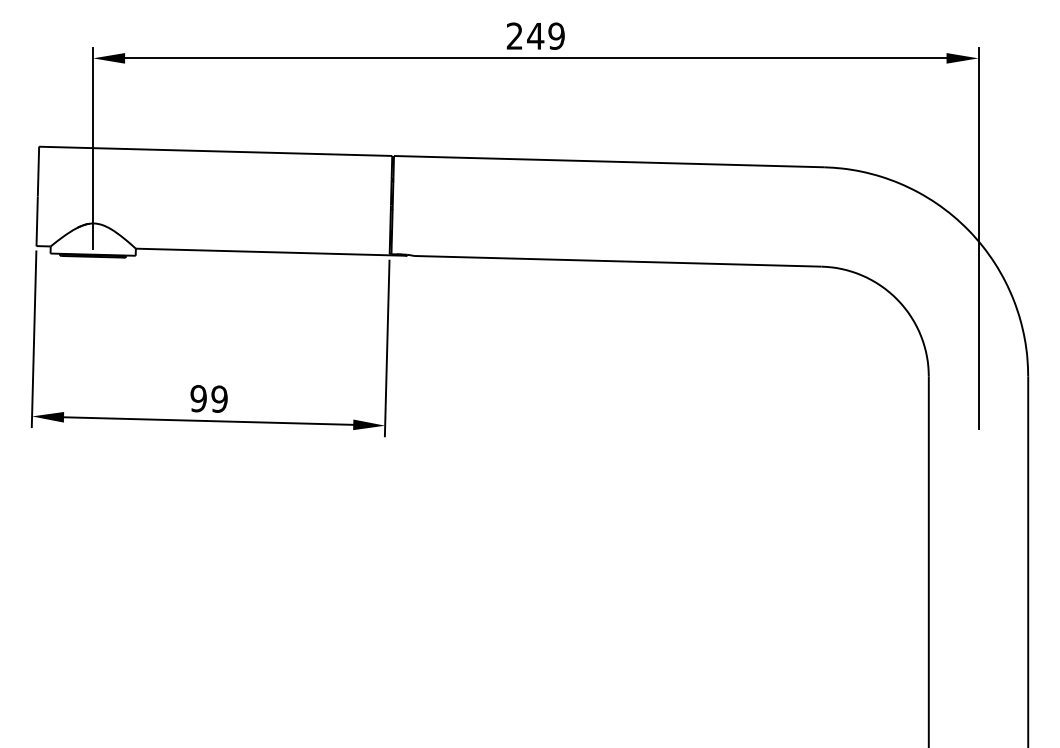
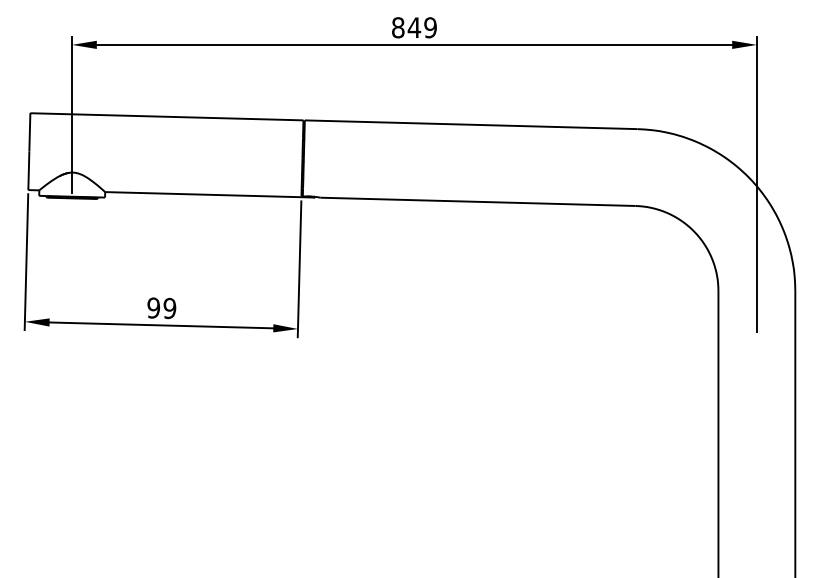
text: (514, 35) -> (398, 27), 249 -> 849

